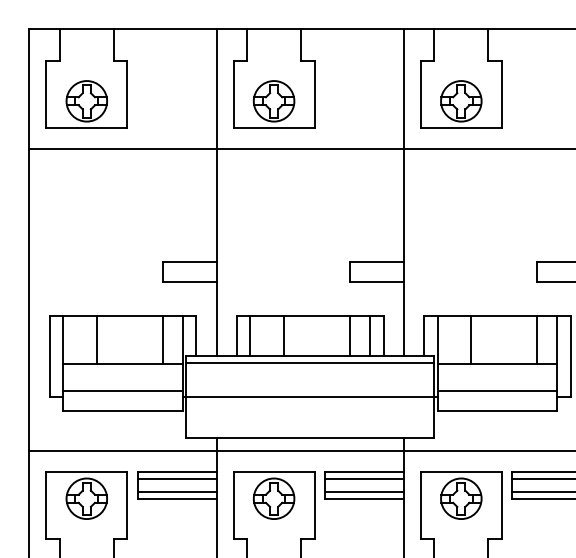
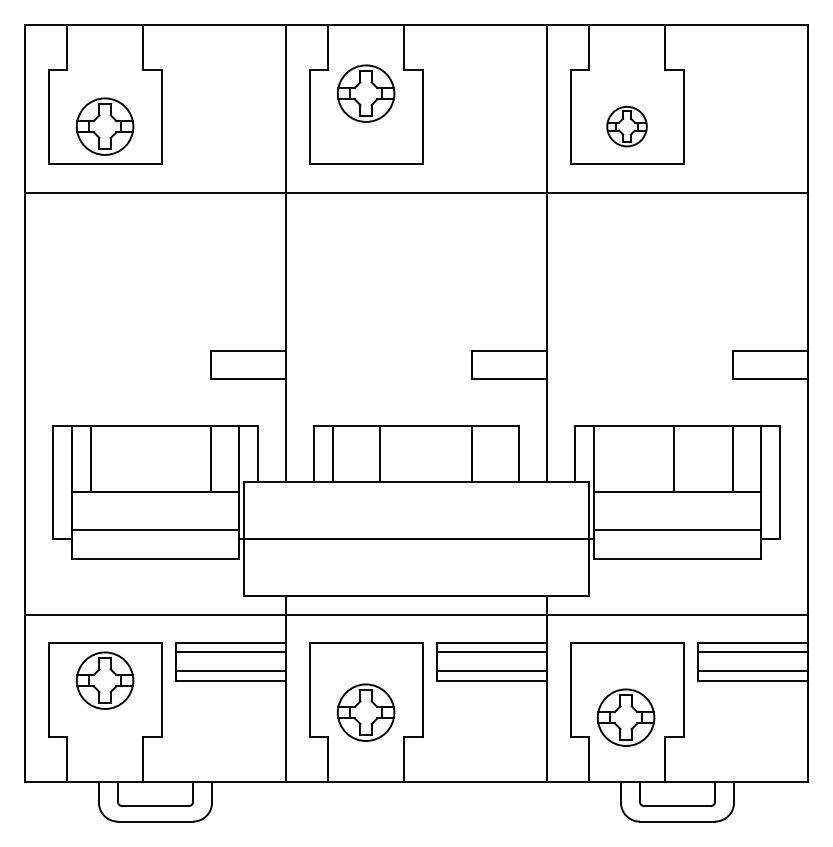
part: (273, 101) -> (365, 93), moved
part: (460, 101) -> (626, 126), size x0.7
line: (369, 336) -> (499, 454), removed
line: (97, 340) -> (91, 459), moved
line: (471, 340) -> (674, 459), moved
line: (310, 363) -> (416, 491), removed
part: (273, 498) -> (365, 712), moved
part: (460, 498) -> (625, 717), moved

